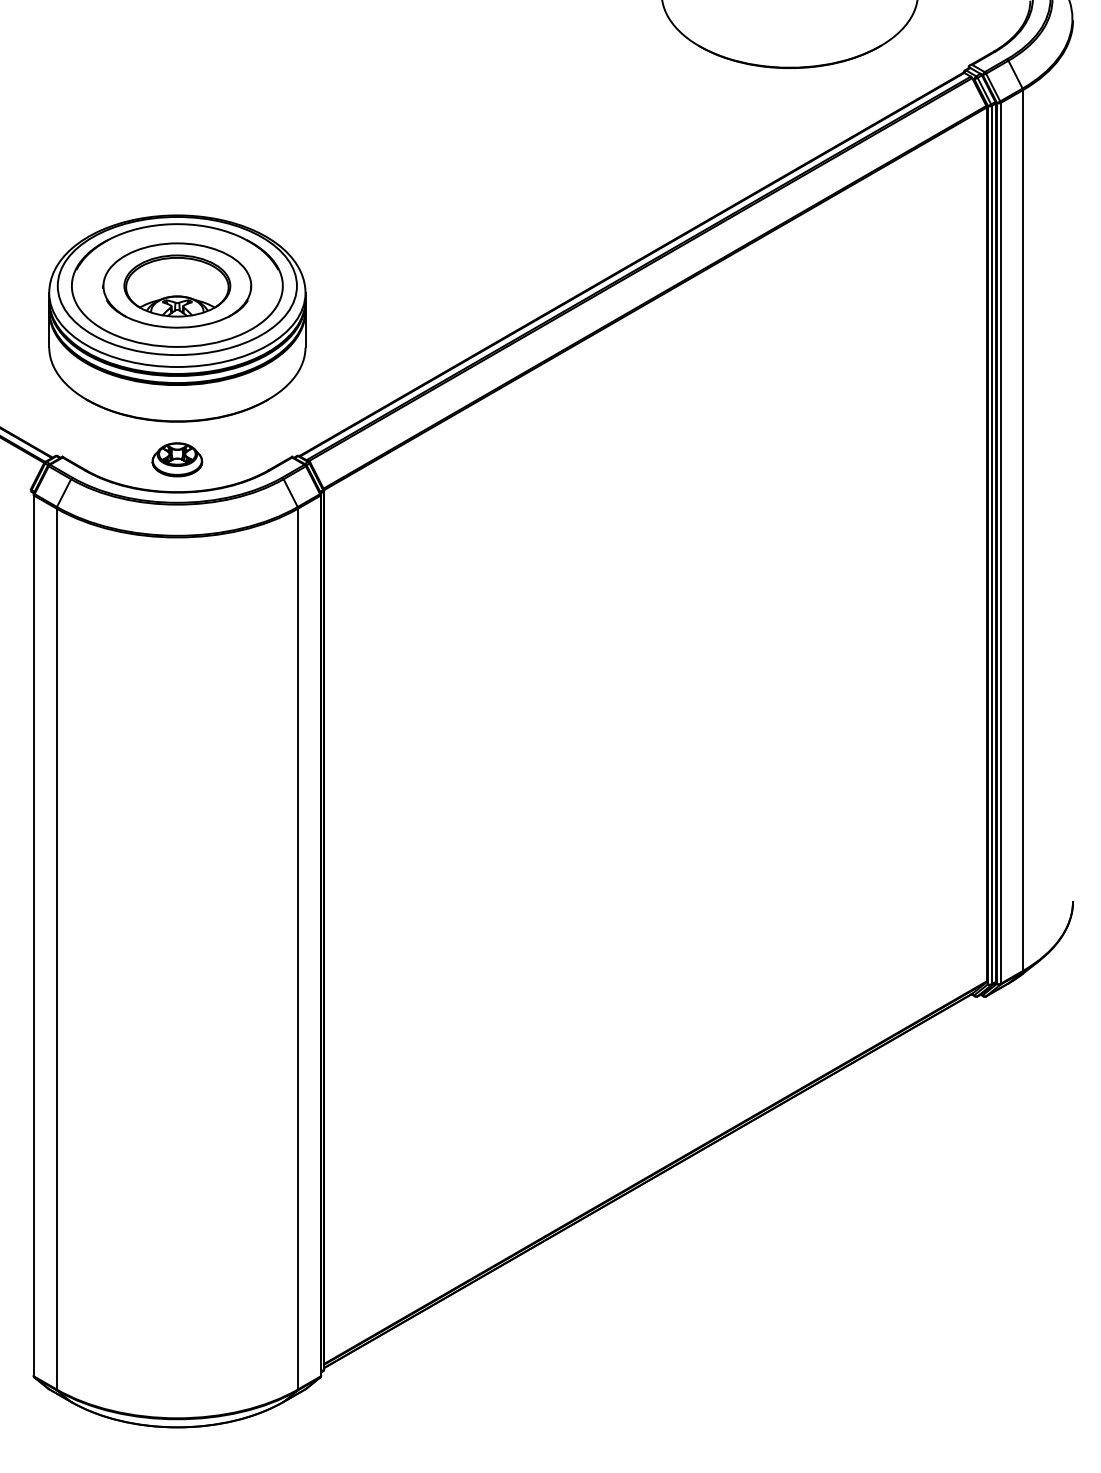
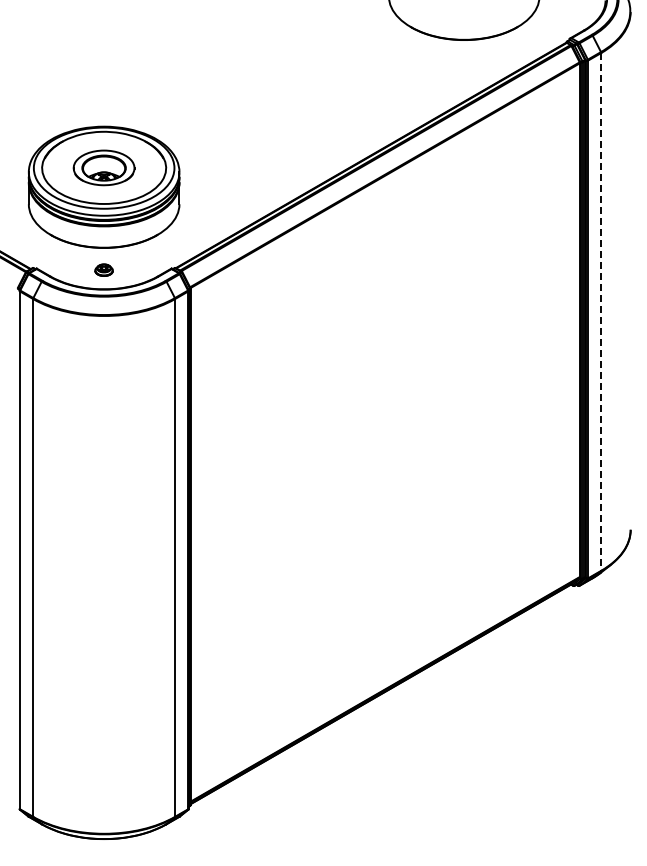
part: (176, 284) -> (103, 167), size x0.7
part: (176, 458) -> (103, 269), size x0.6
line: (1023, 529) -> (601, 311), solid -> dashed

